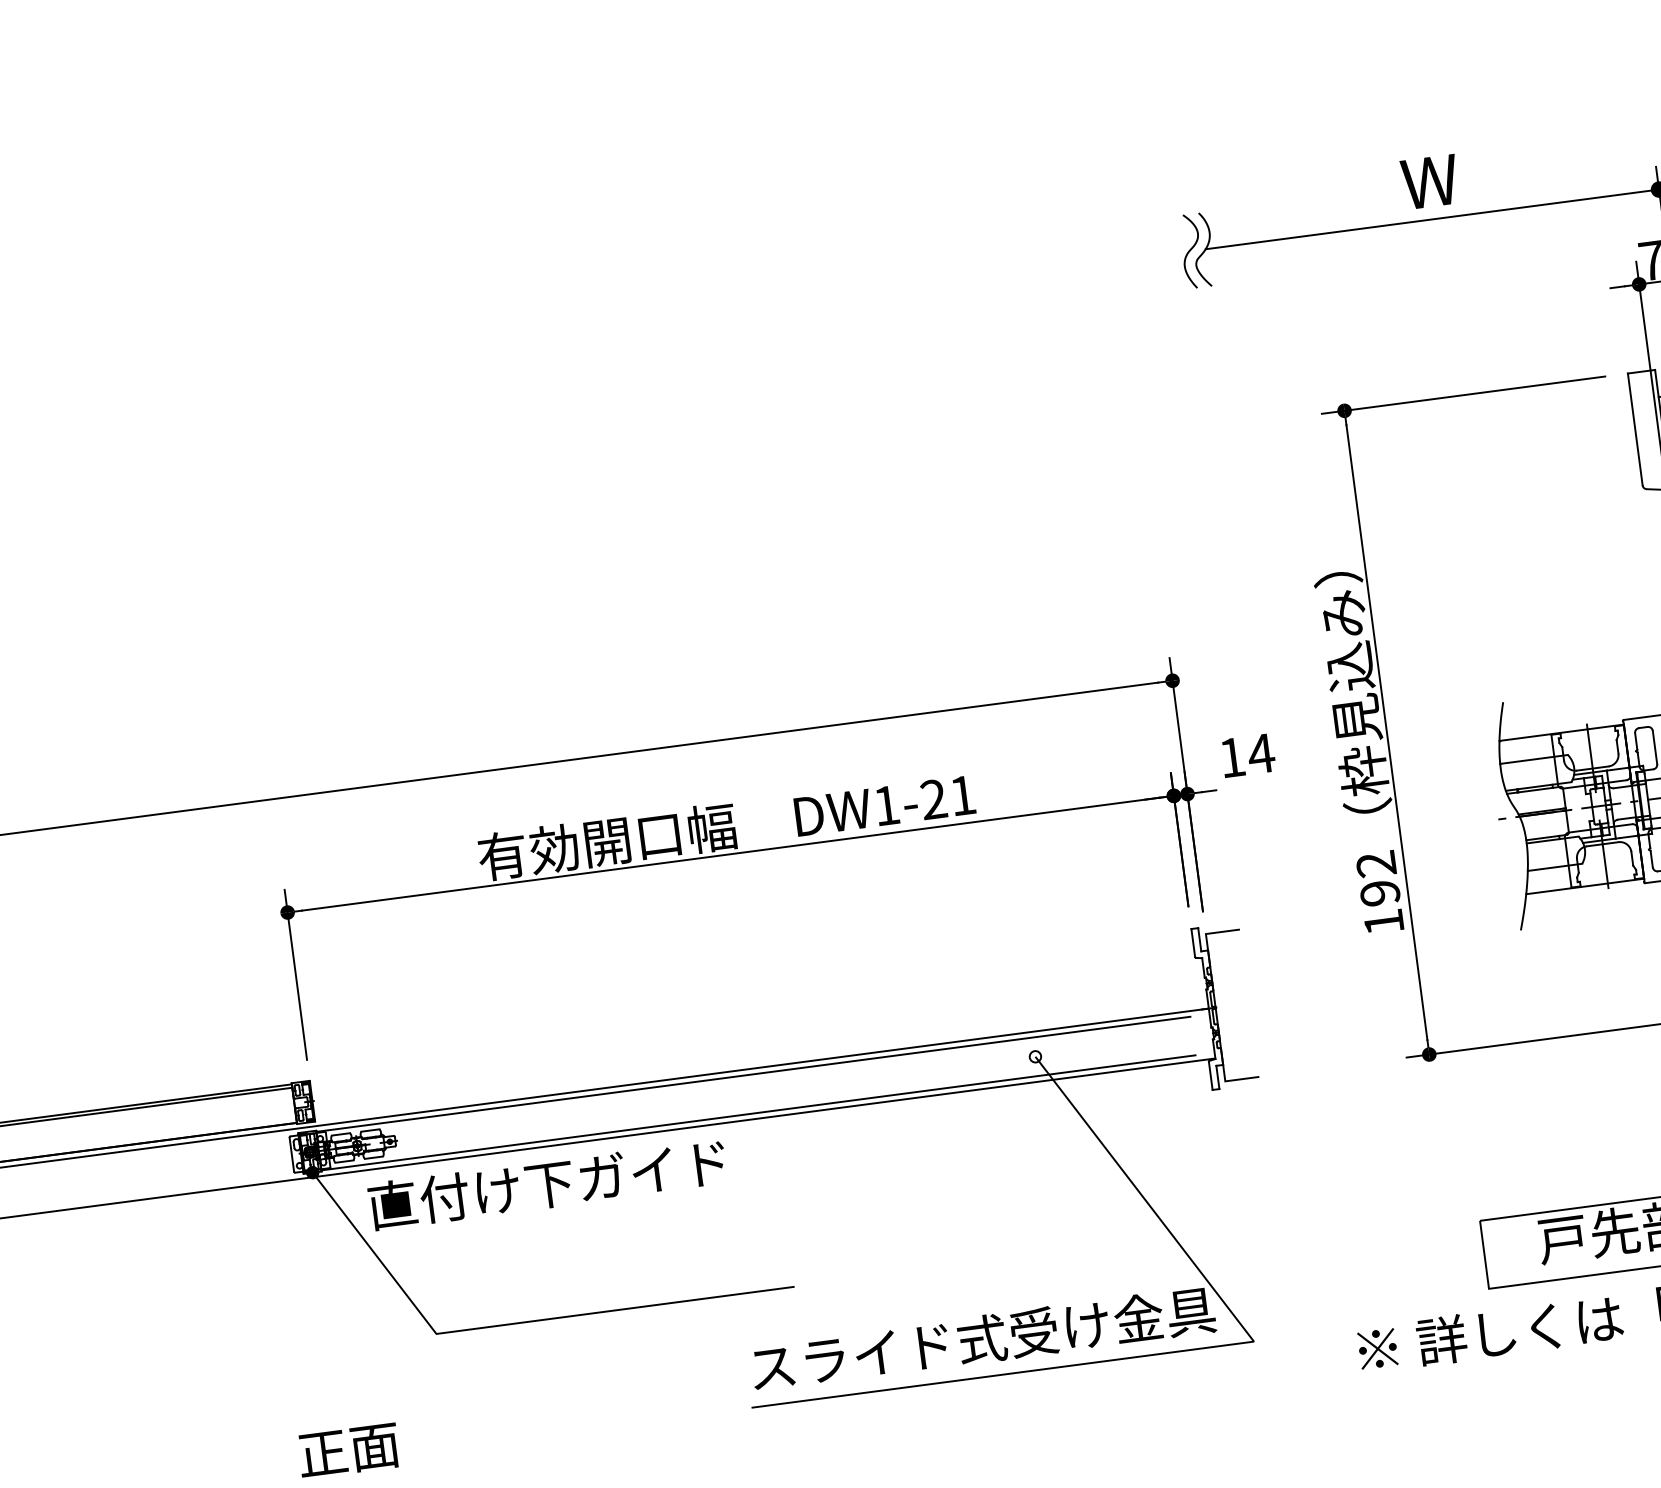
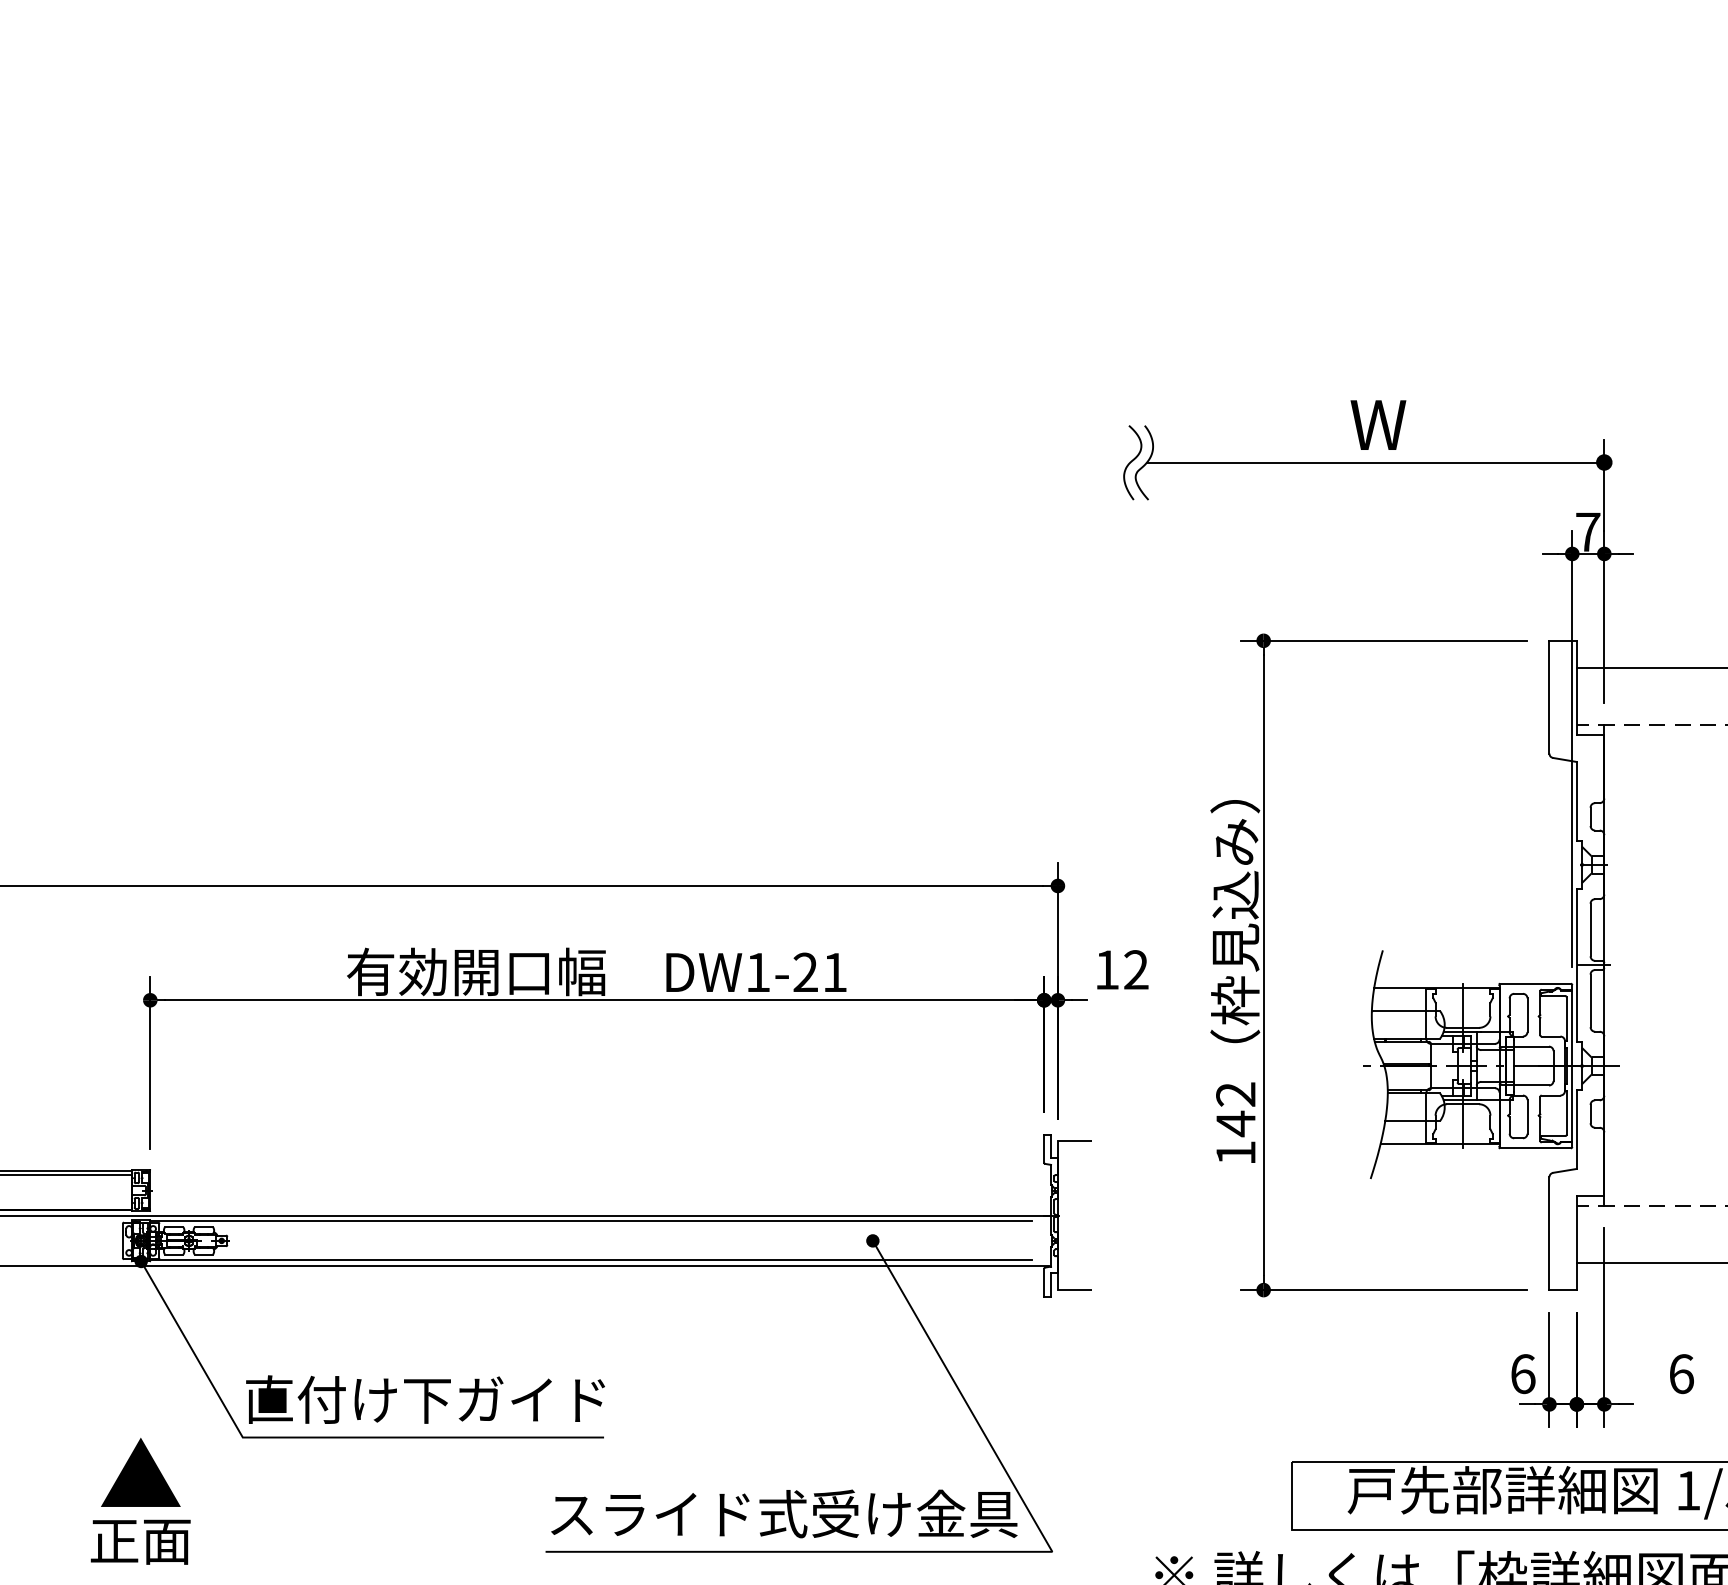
text: (1261, 753) -> (1136, 969), 14 -> 12
text: (1379, 893) -> (1235, 1123), 192 -> 142
fill: (1035, 1056) -> (872, 1240), added
text: (547, 1184) -> (425, 1399), moved
part: (339, 1381) -> (140, 1472), added

